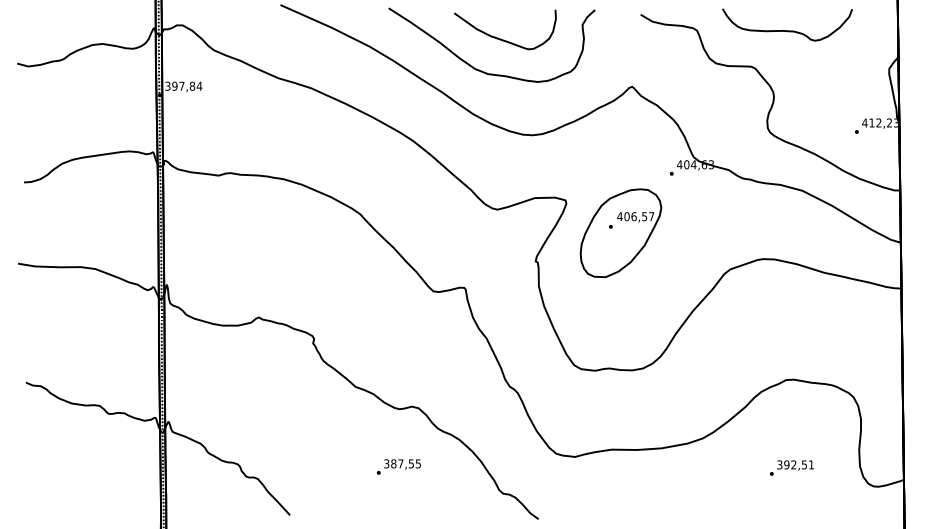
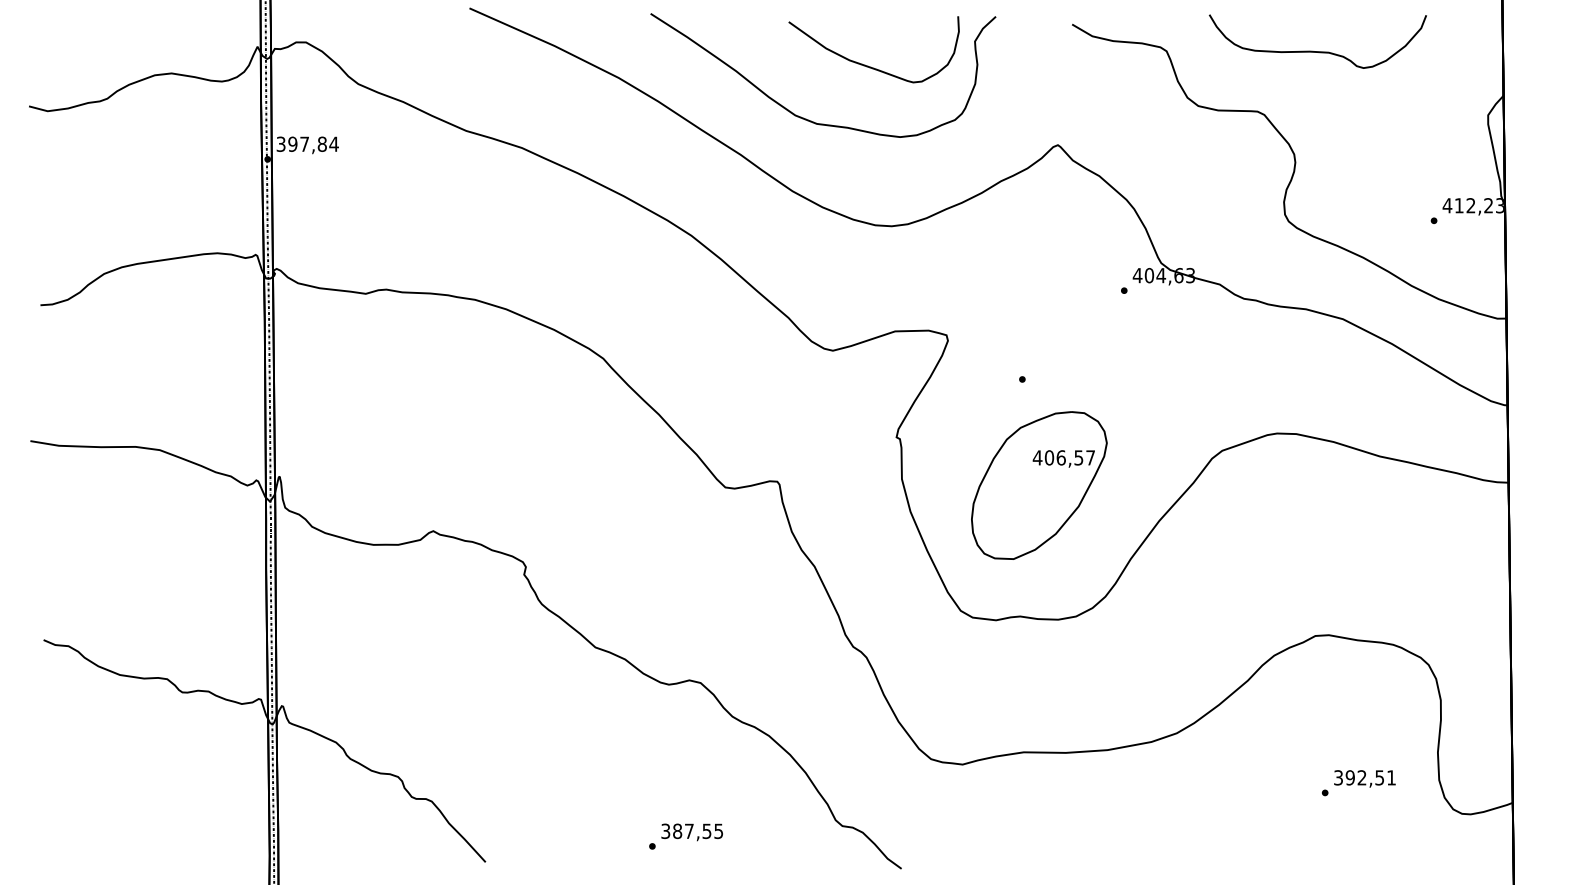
curve: (501, 38) -> (867, 64), moved
part: (620, 233) -> (1038, 486), moved
text: (398, 466) -> (685, 835), moved
text: (791, 467) -> (1358, 782), moved

